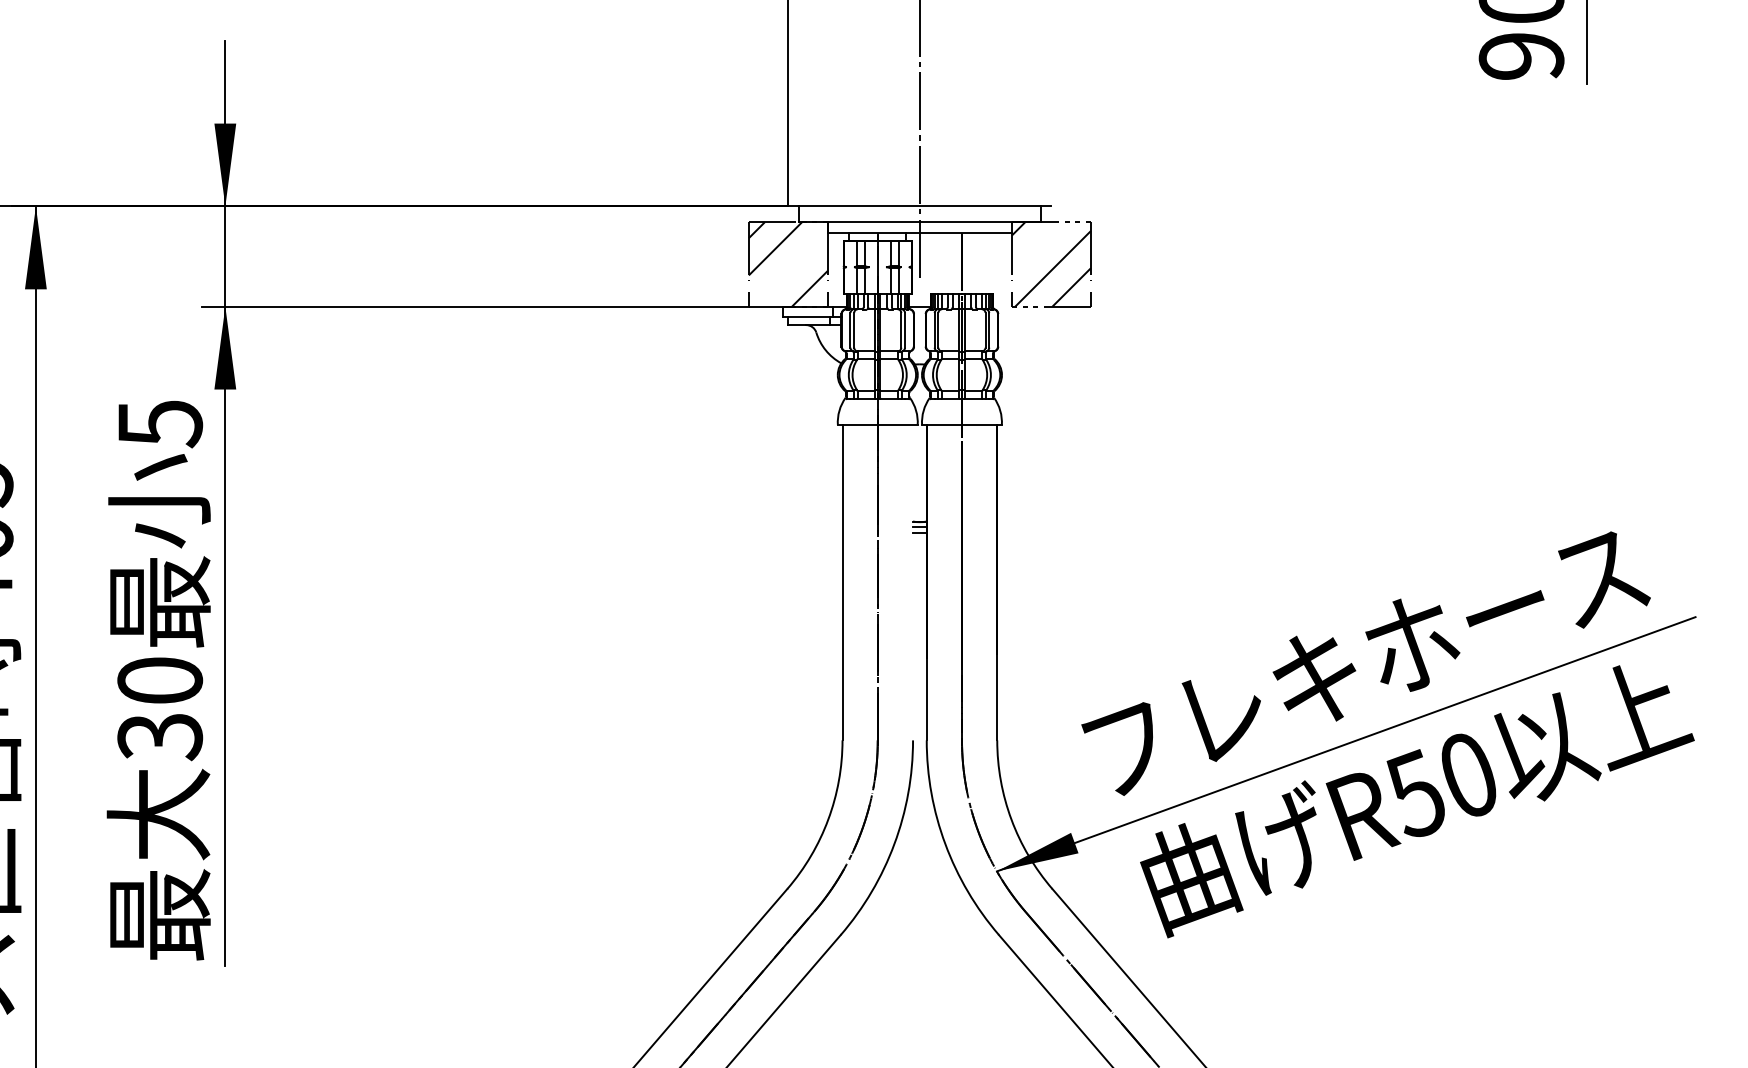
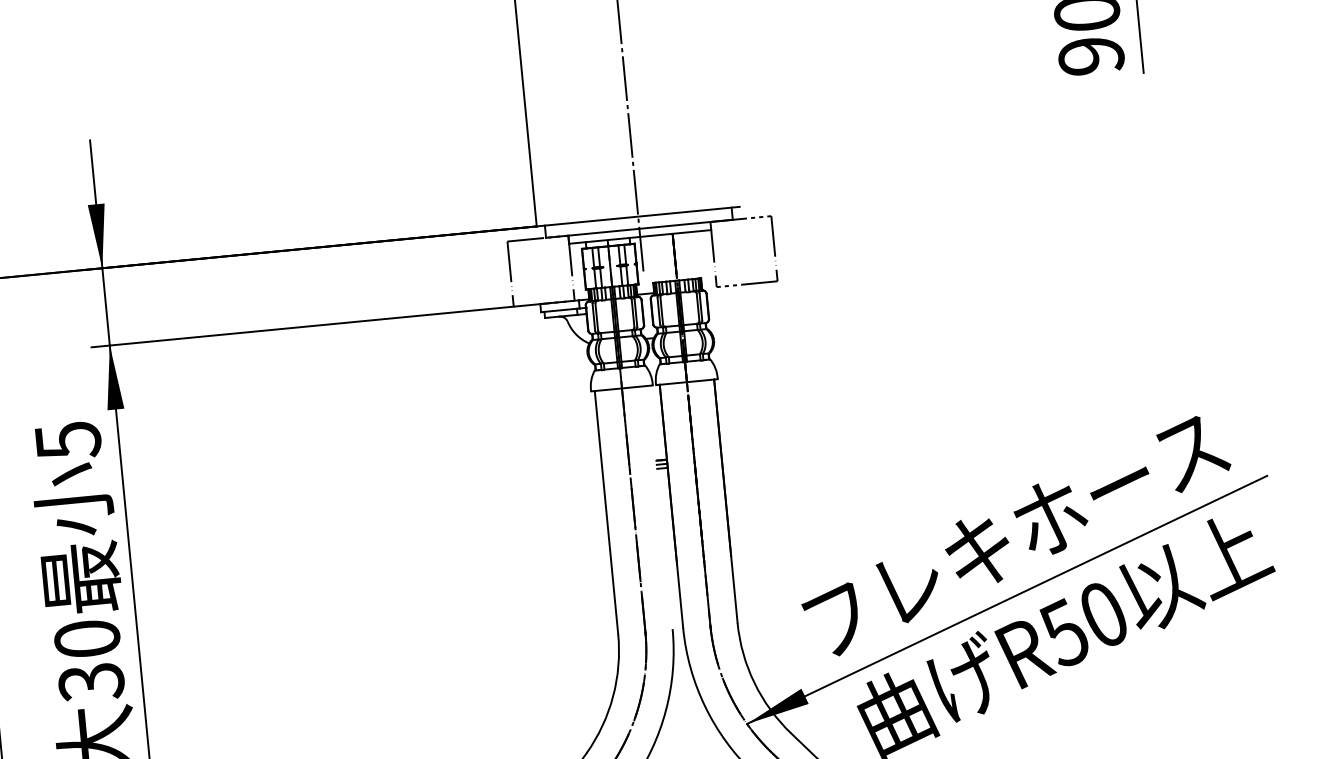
hatch: (787, 264) -> (540, 271), removed
hatch: (1050, 264) -> (743, 251), removed

